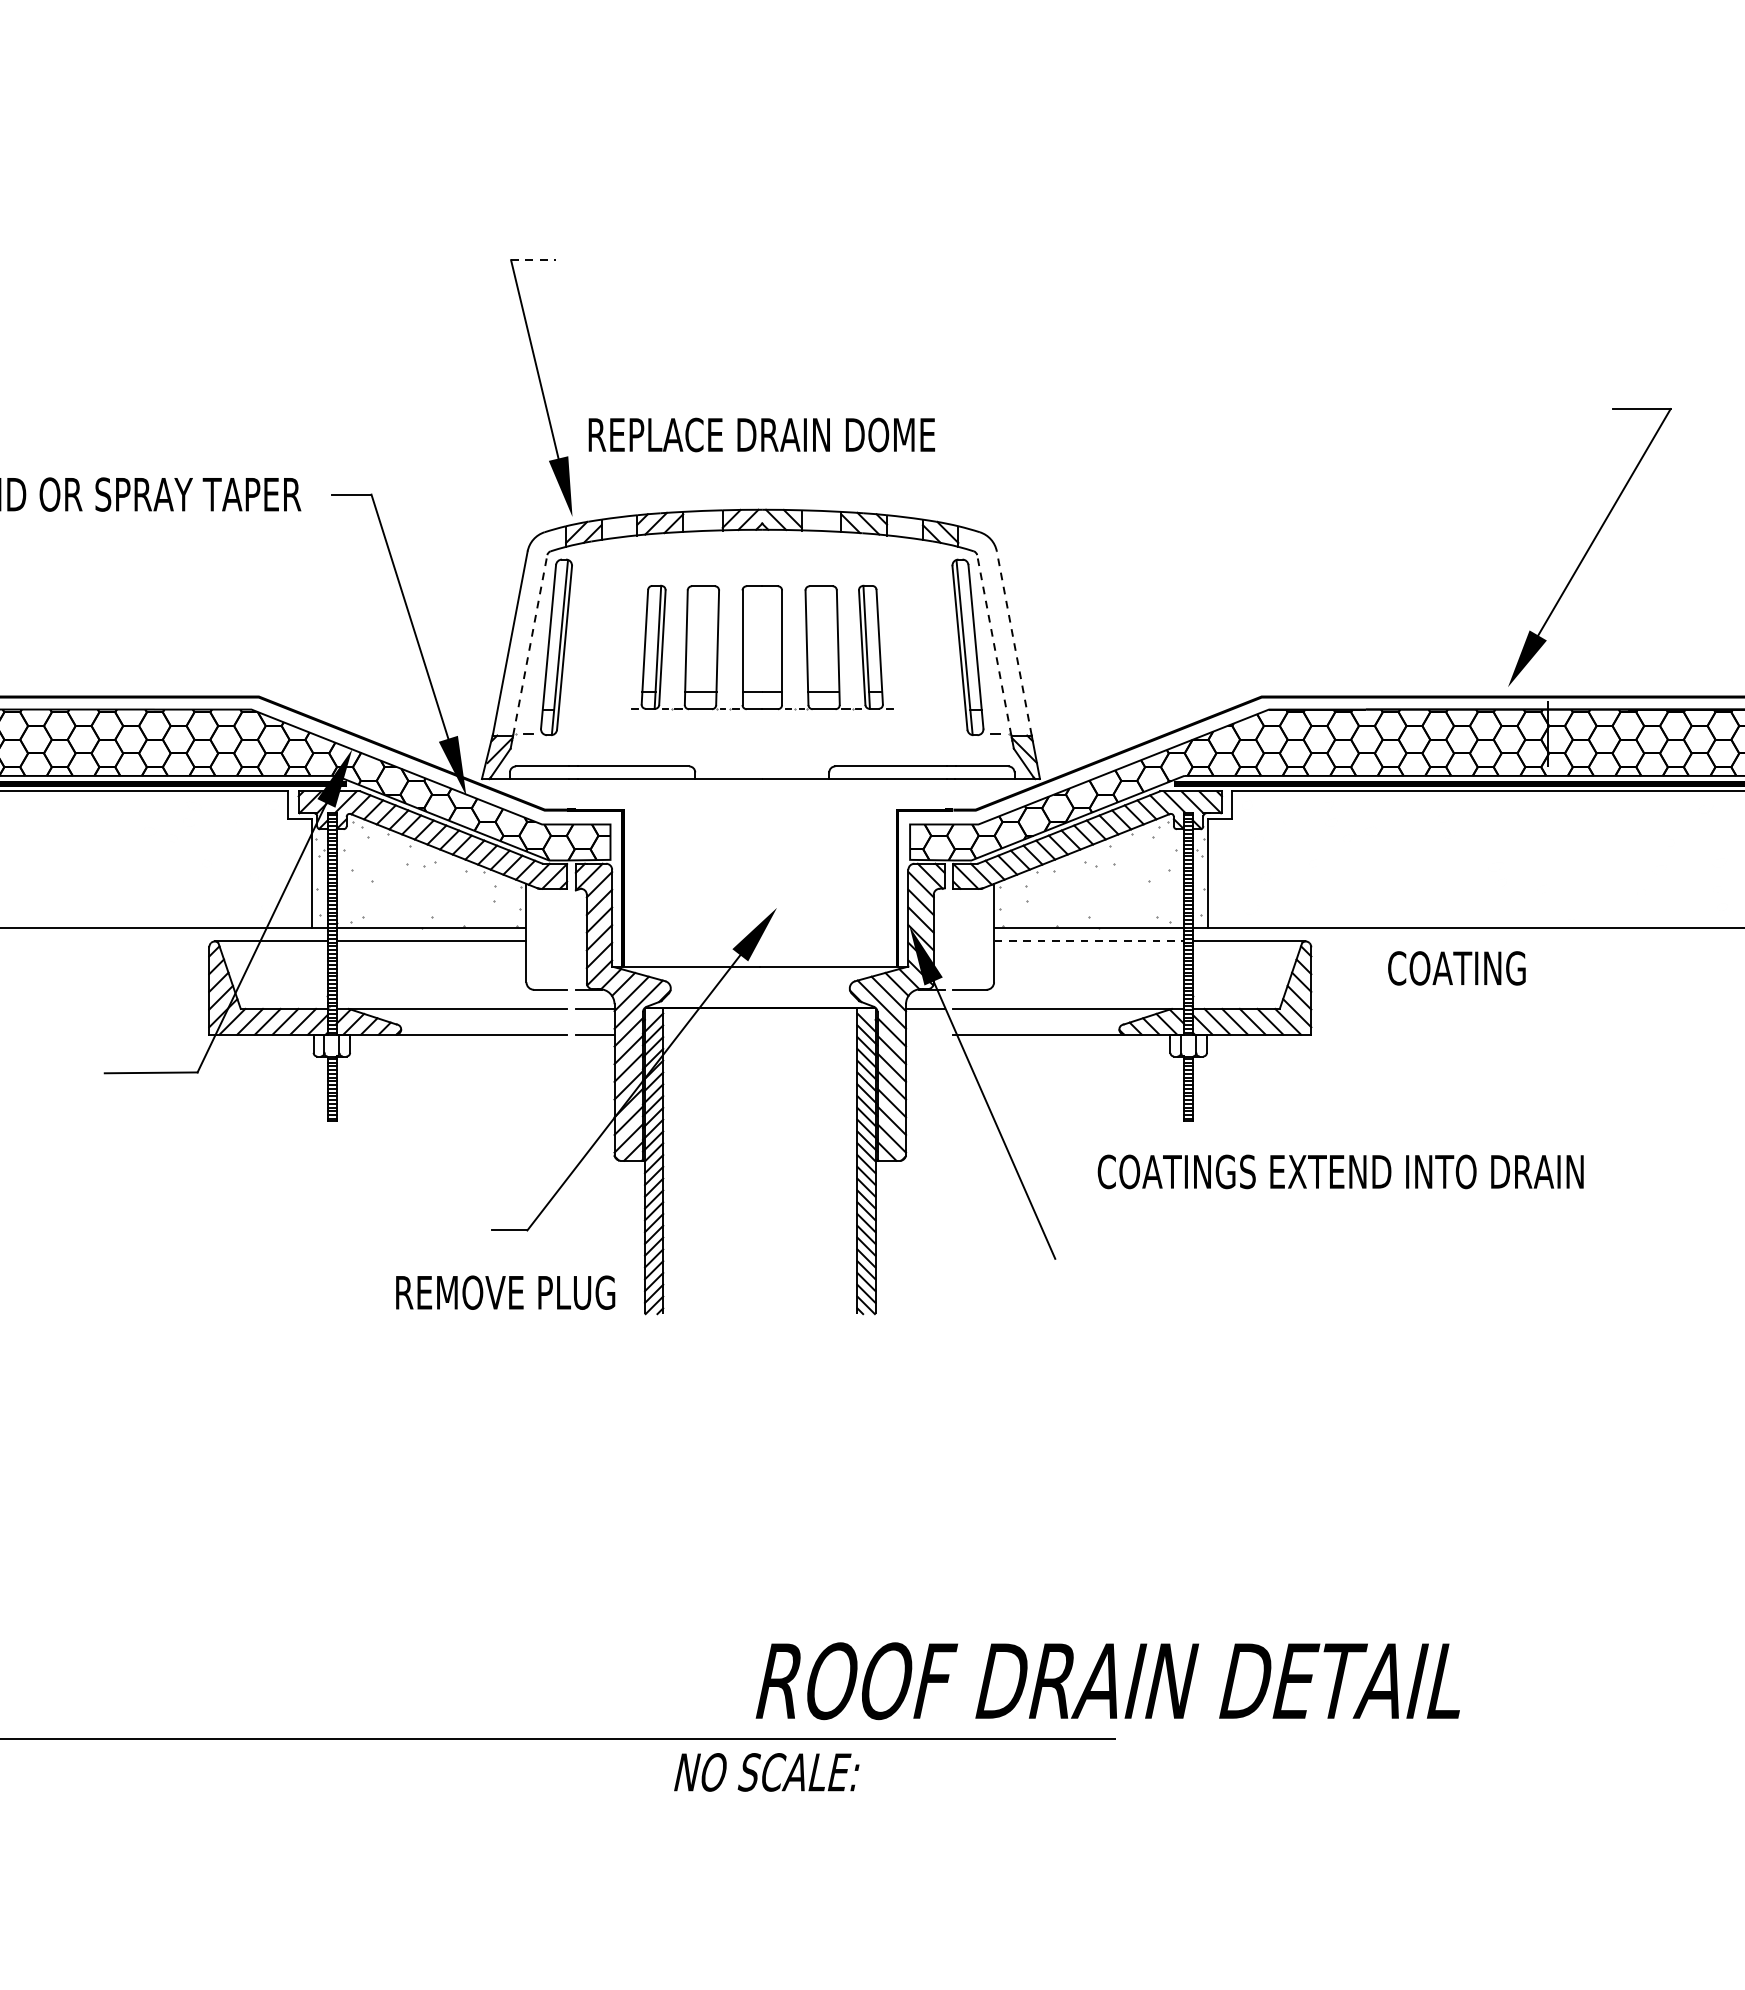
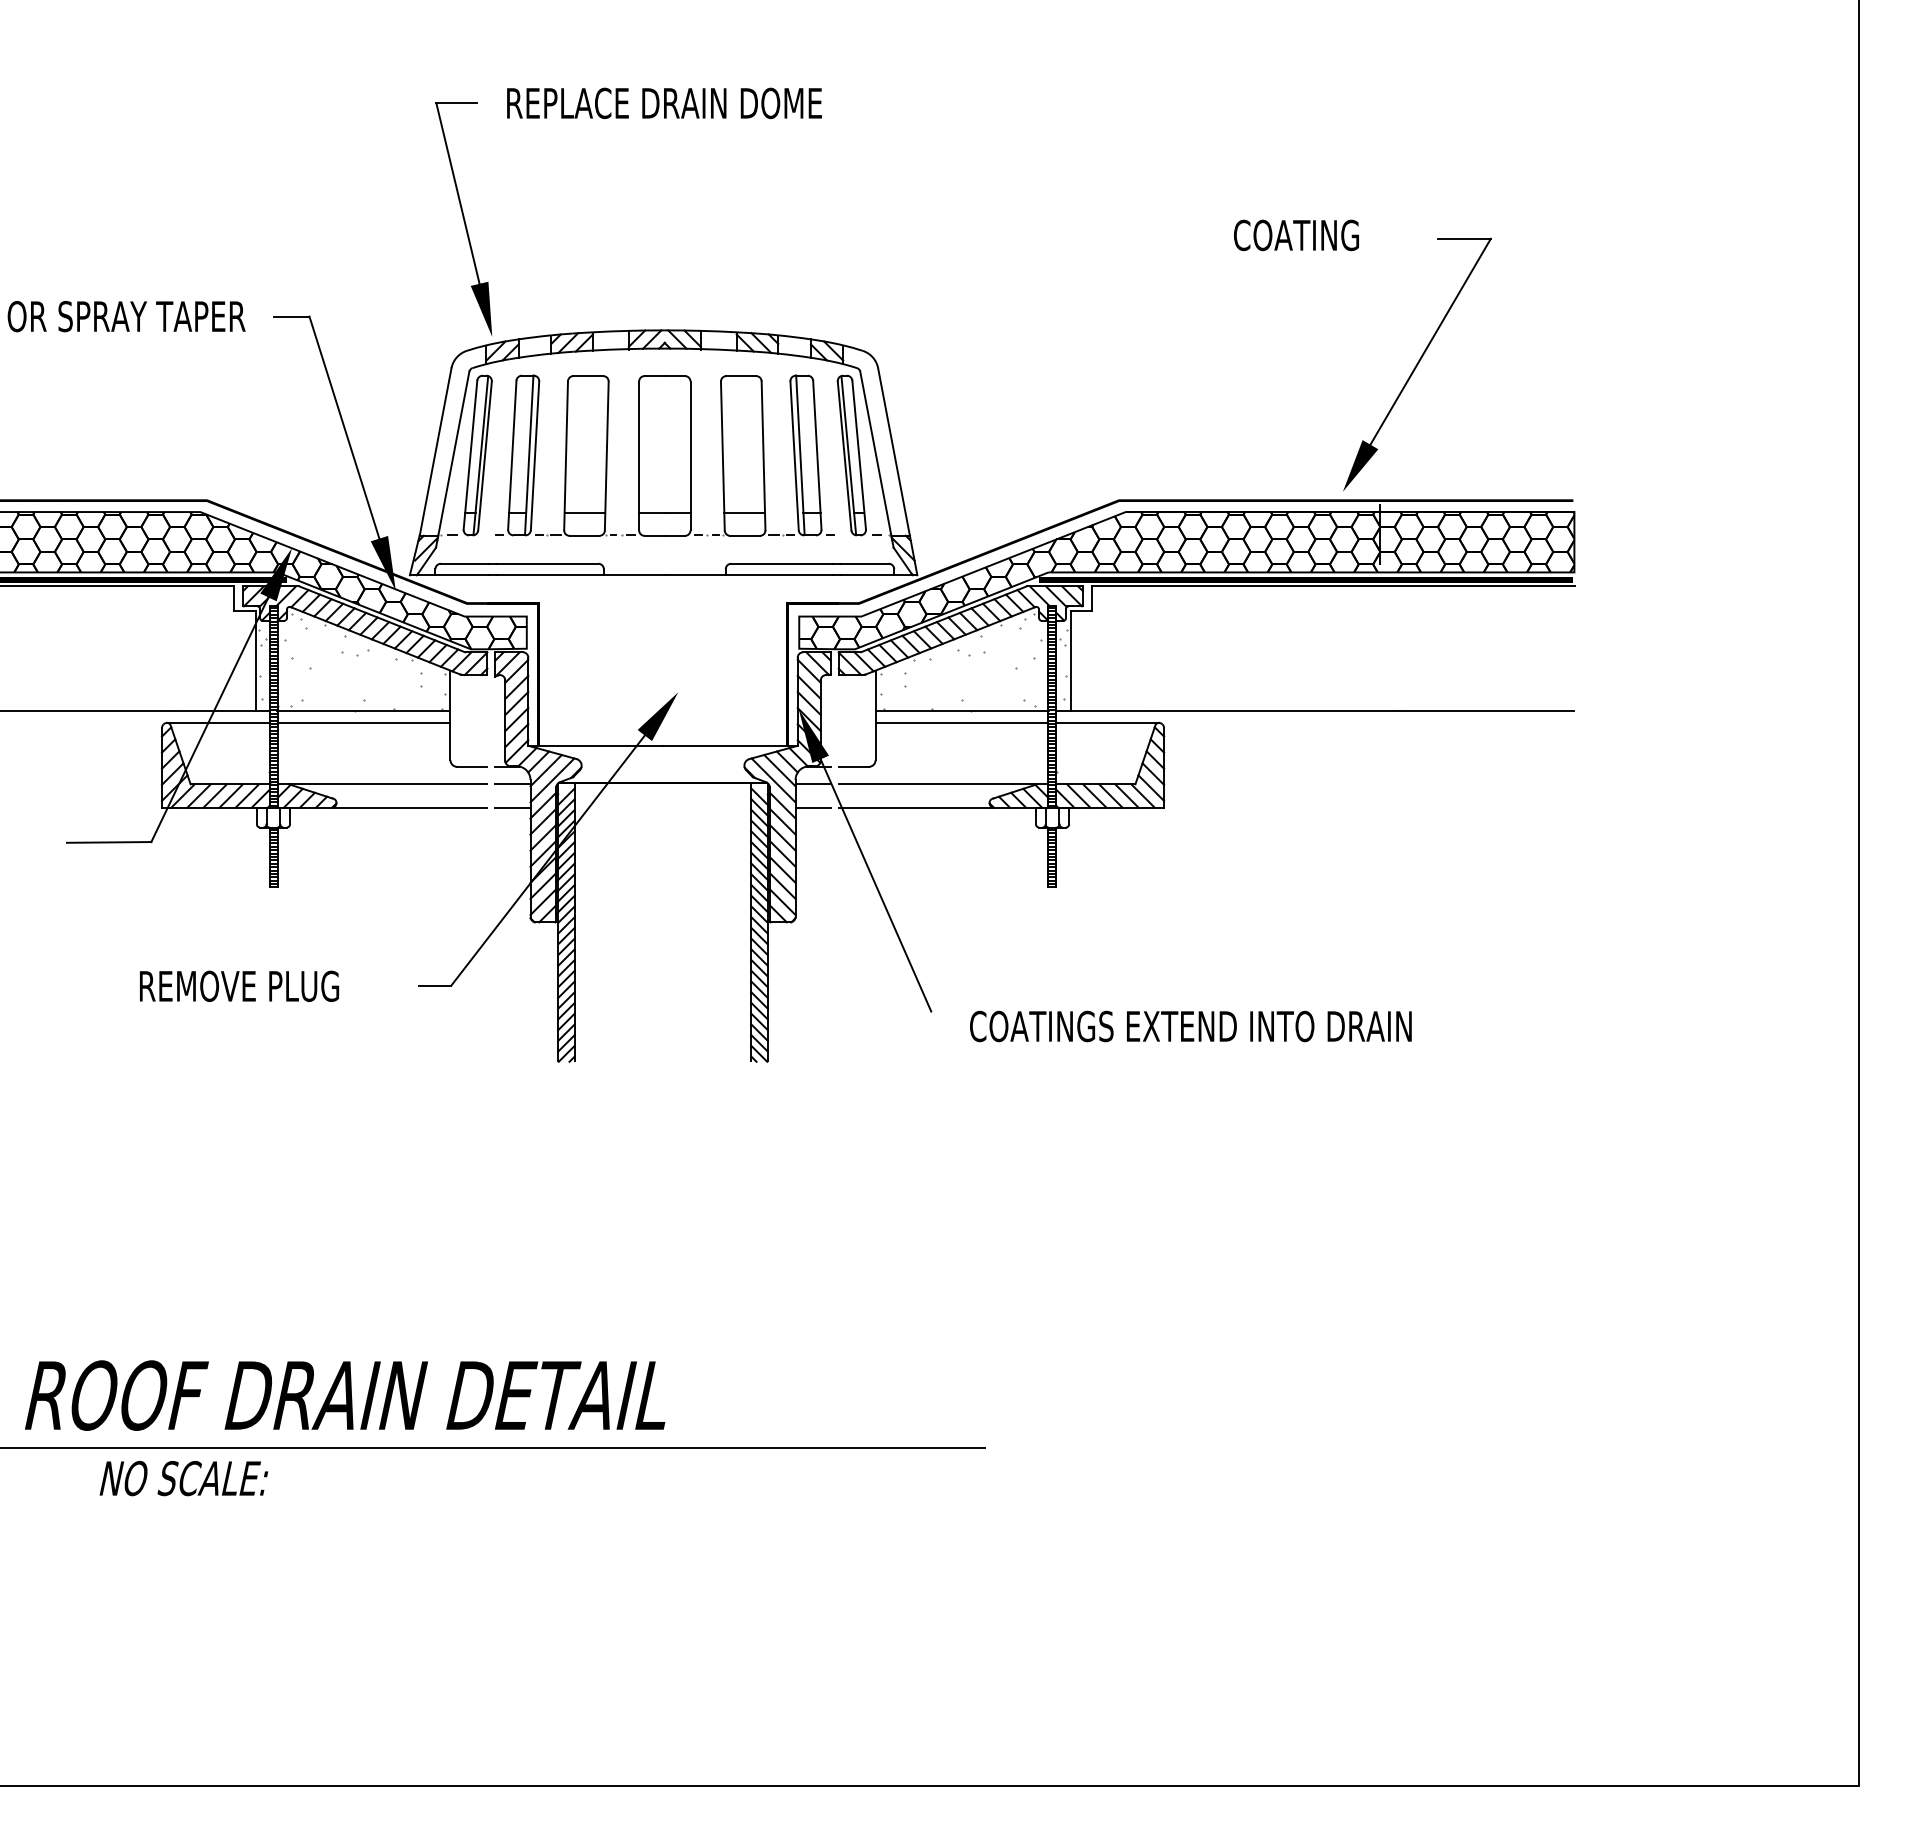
line: (534, 260) -> (457, 103), dashed -> solid
text: (761, 435) -> (664, 103), moved
line: (1013, 642) -> (893, 451), dashed -> solid
line: (529, 645) -> (453, 453), dashed -> solid
line: (993, 645) -> (875, 453), dashed -> solid
part: (761, 647) -> (664, 455), size x1.43
line: (1089, 940) -> (962, 722), dashed -> solid
text: (1456, 968) -> (1296, 235), moved
line: (924, 1034) -> (812, 807), added
text: (1340, 1171) -> (1190, 1026), moved
text: (505, 1291) -> (239, 985), moved
text: (1108, 1681) -> (345, 1395), moved
text: (766, 1772) -> (183, 1478), moved

